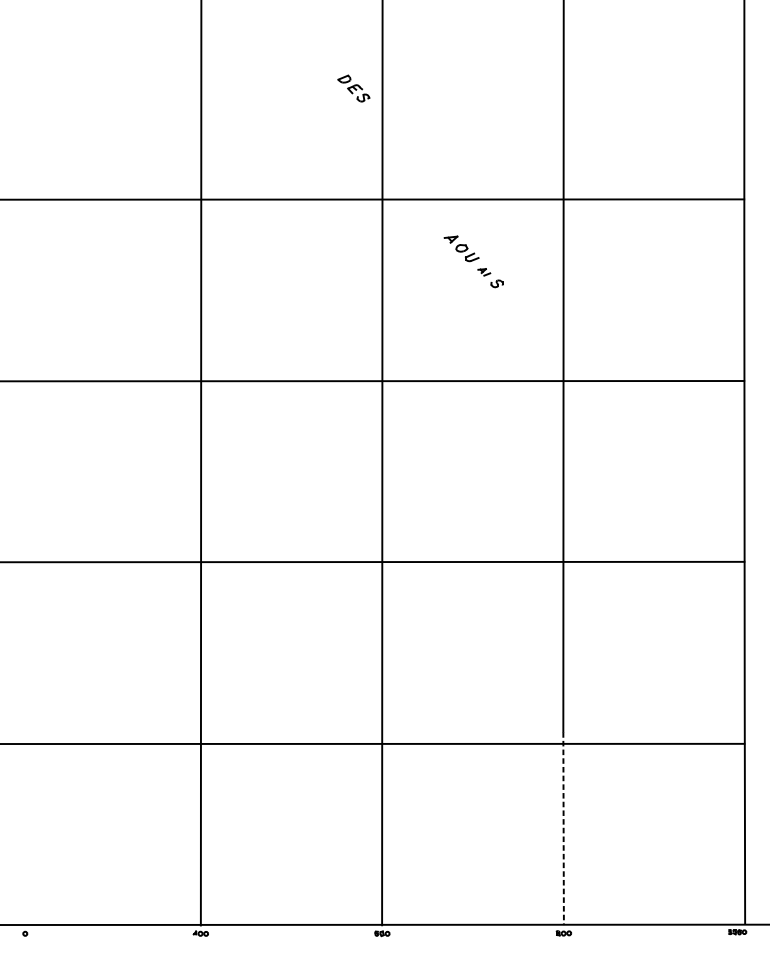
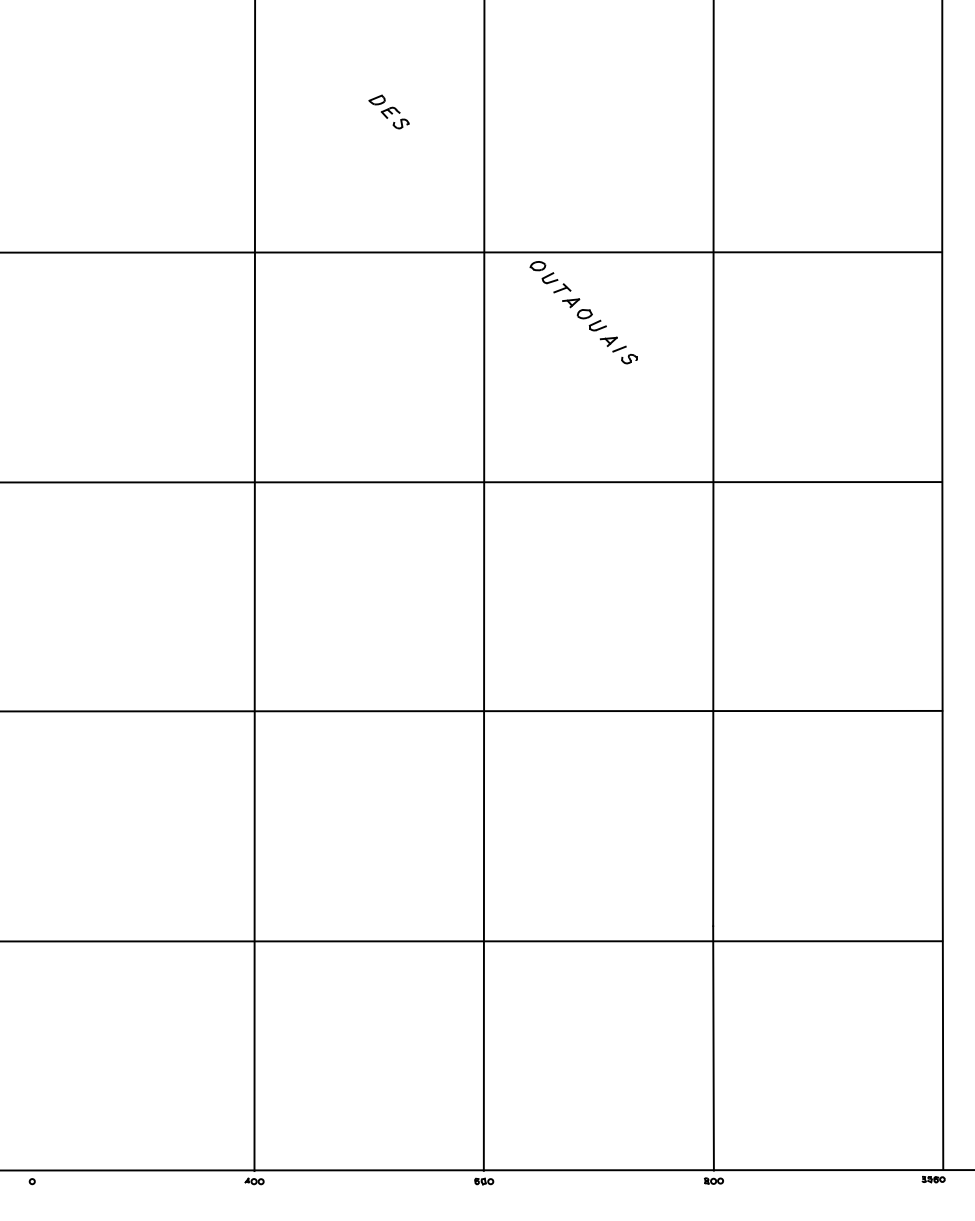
part: (353, 88) -> (388, 111), moved
part: (434, 219) -> (550, 277), added
part: (483, 272) -> (612, 344), size x1.67
line: (563, 829) -> (713, 1049), dashed -> solid

